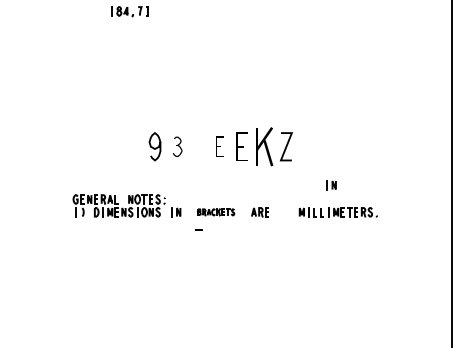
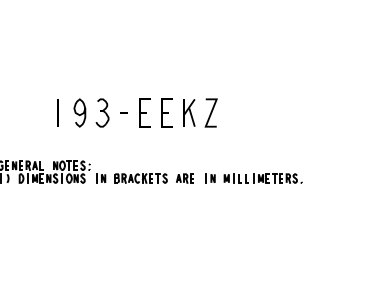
line: (132, 146) -> (57, 112), added
part: (177, 146) -> (102, 112), size x1.43
part: (219, 146) -> (144, 112), size x1.43
part: (264, 146) -> (189, 112), size x0.71
part: (331, 185) -> (210, 178), moved
part: (215, 212) -> (140, 178), size x1.43
line: (198, 229) -> (123, 112), moved

